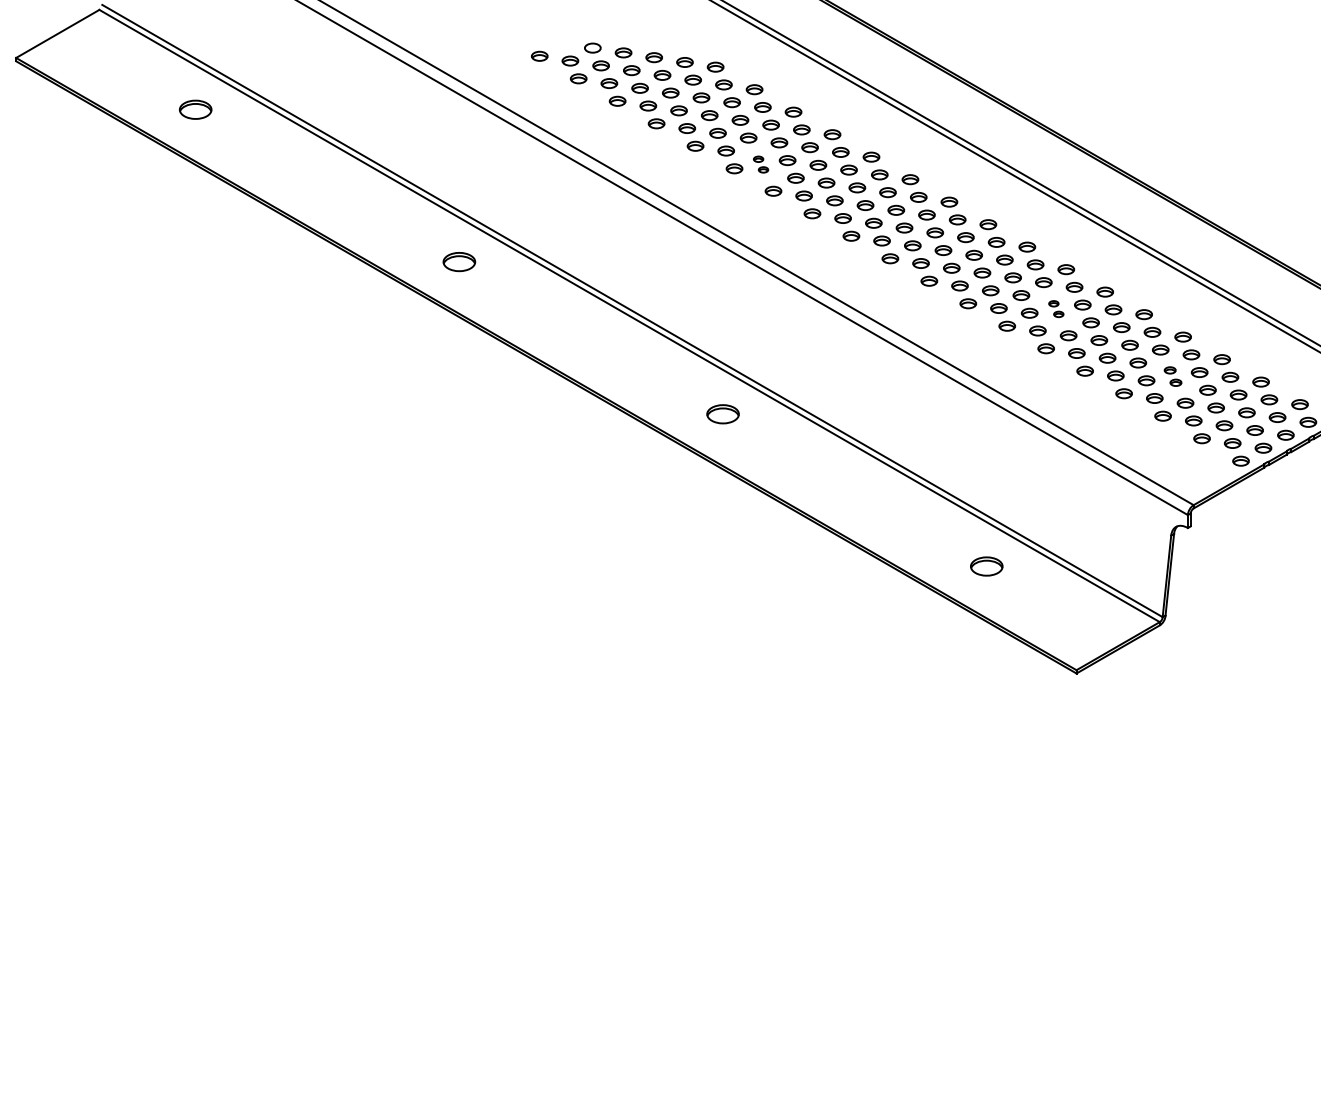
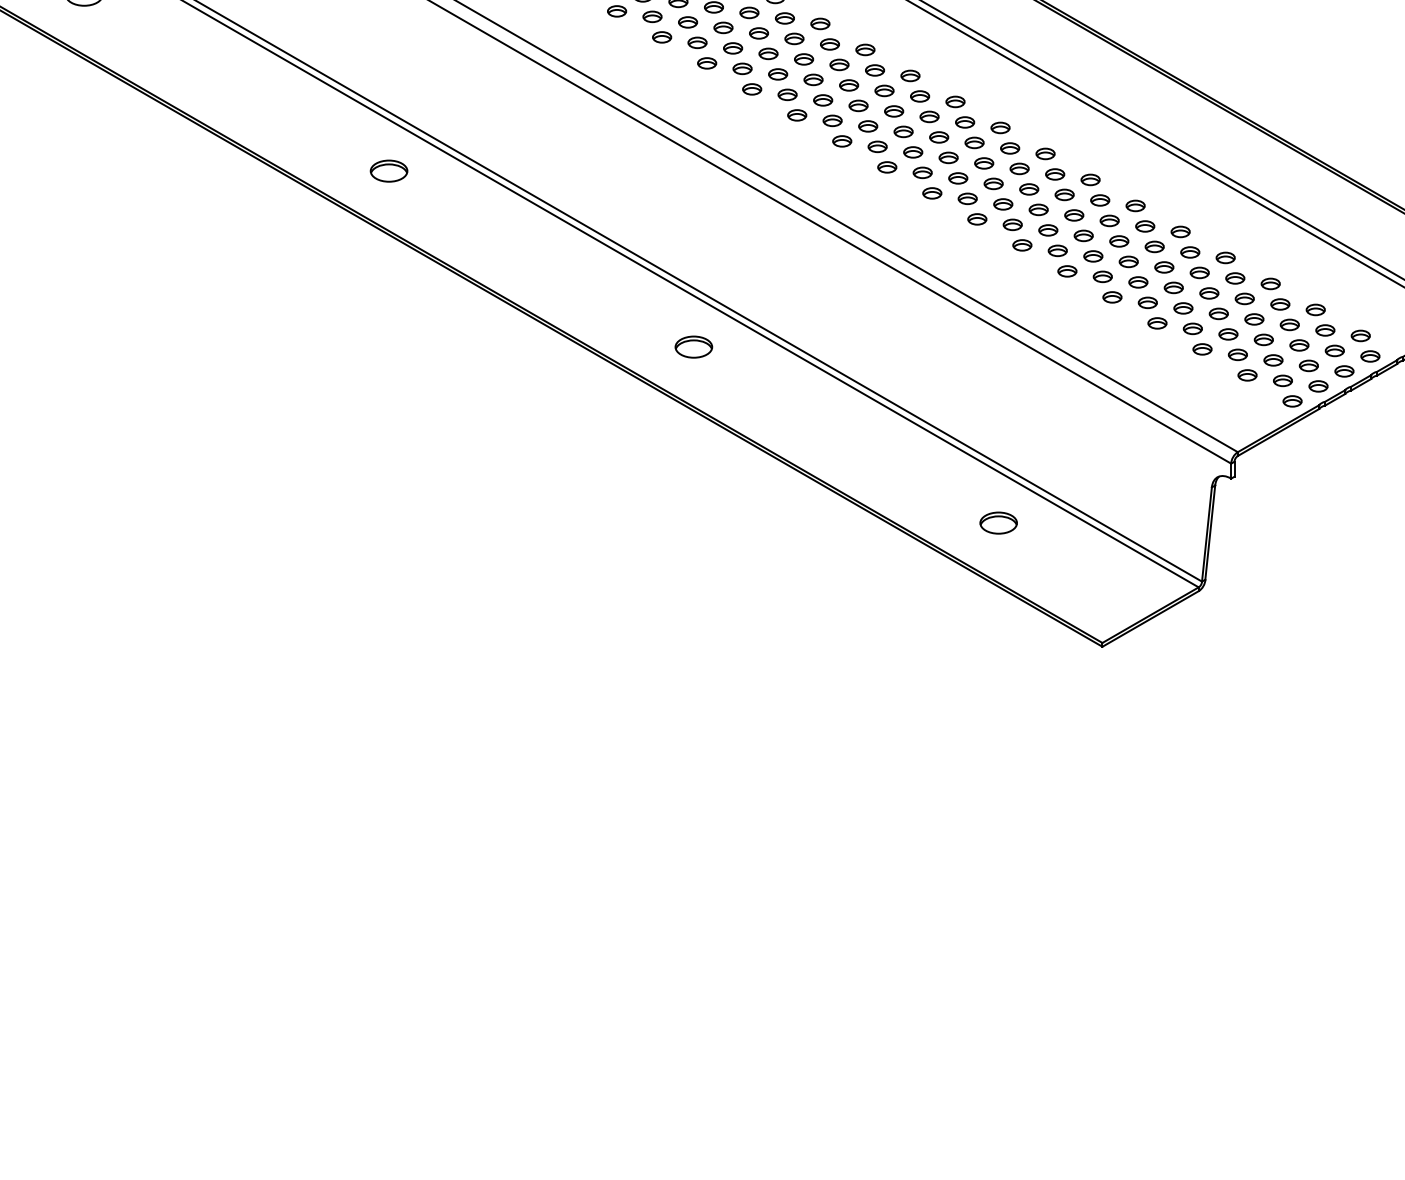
part: (760, 164) -> (737, 58), size x1.67
part: (1056, 308) -> (1079, 224), size x1.67
part: (1172, 376) -> (1213, 303), size x1.43

